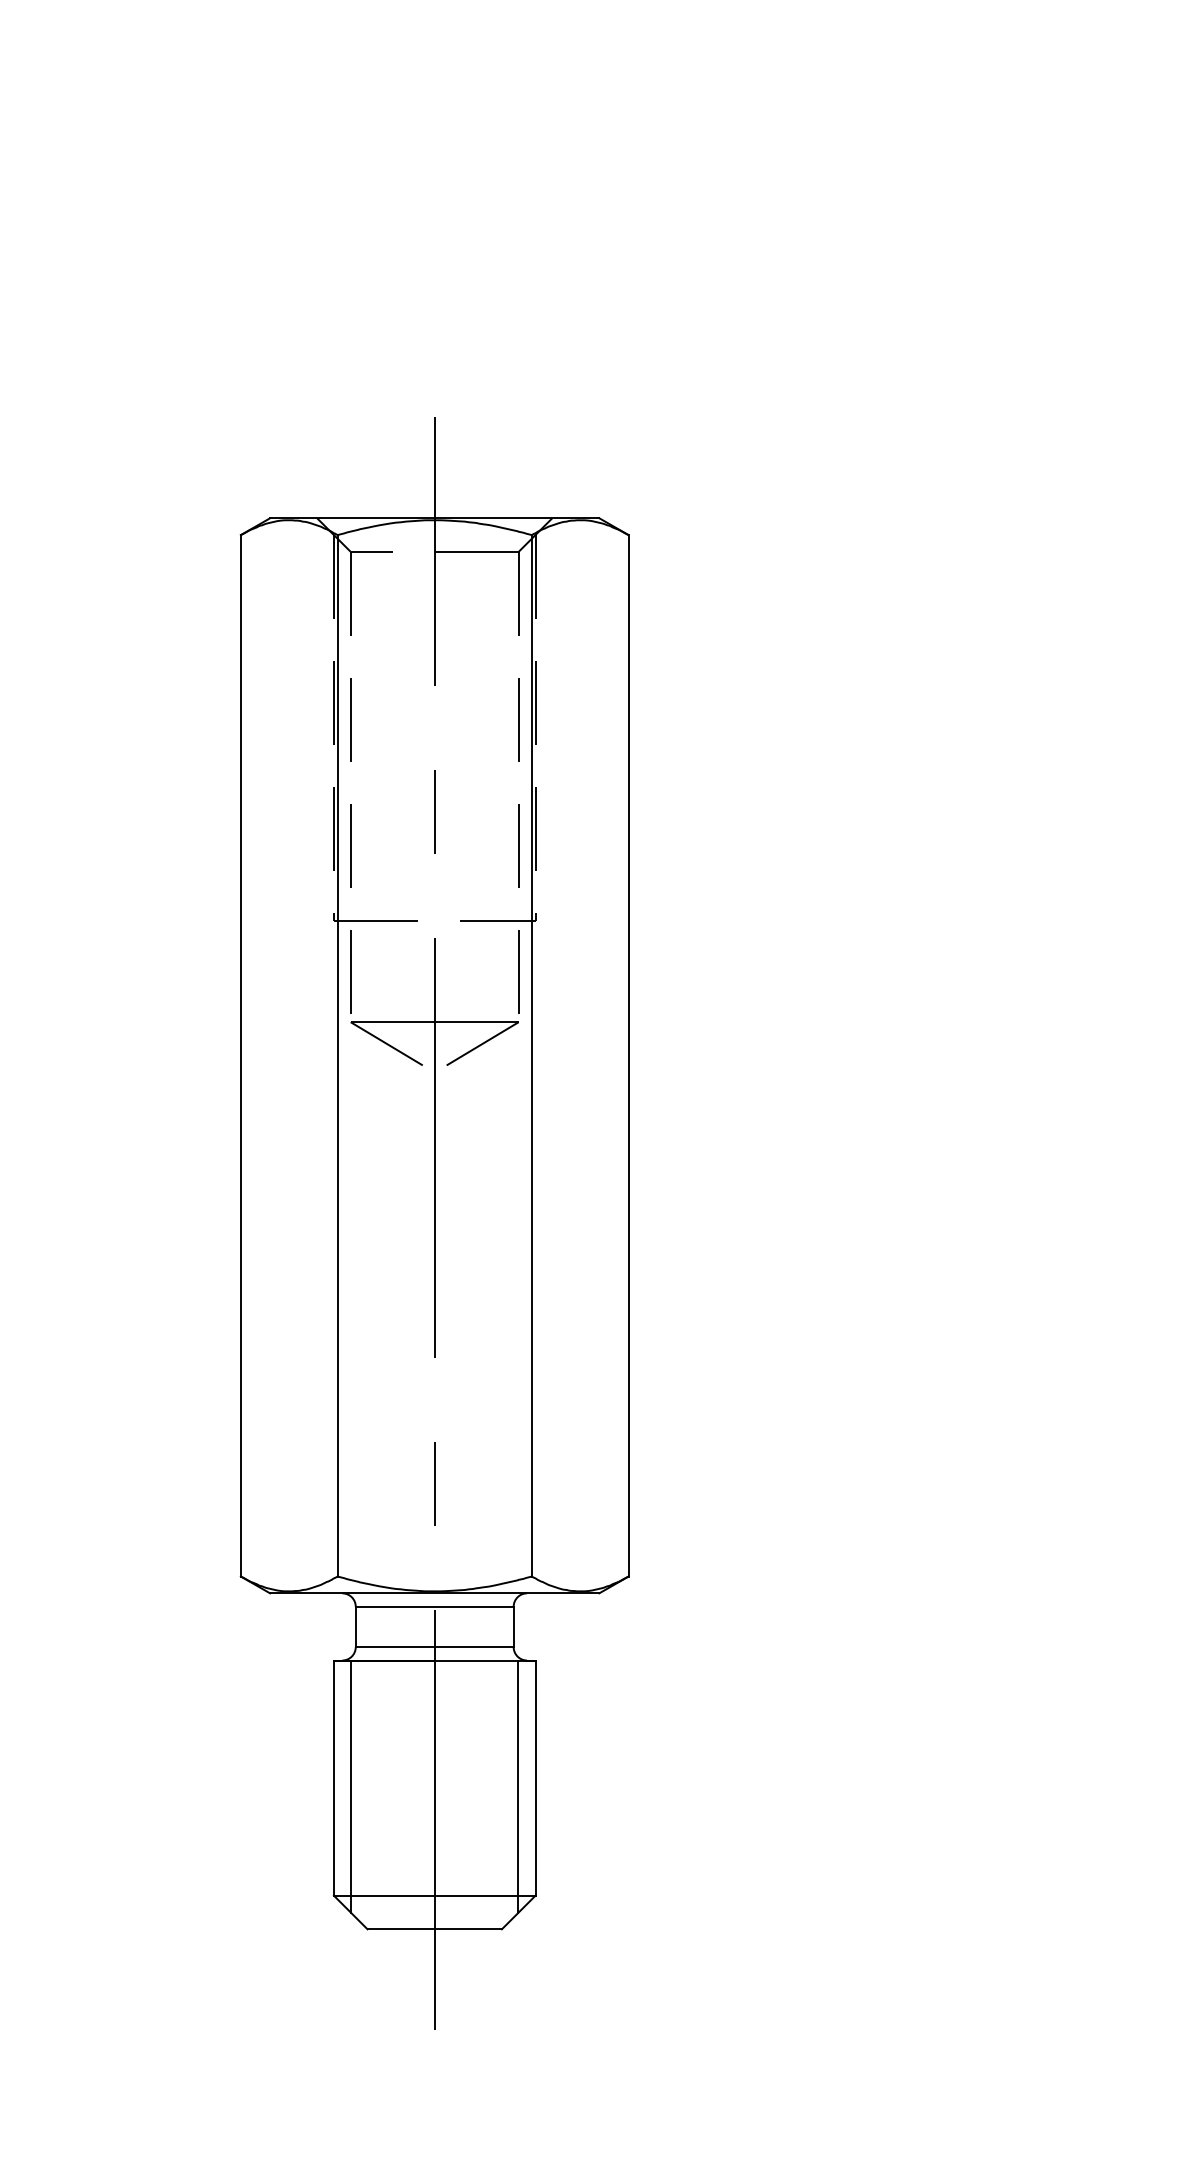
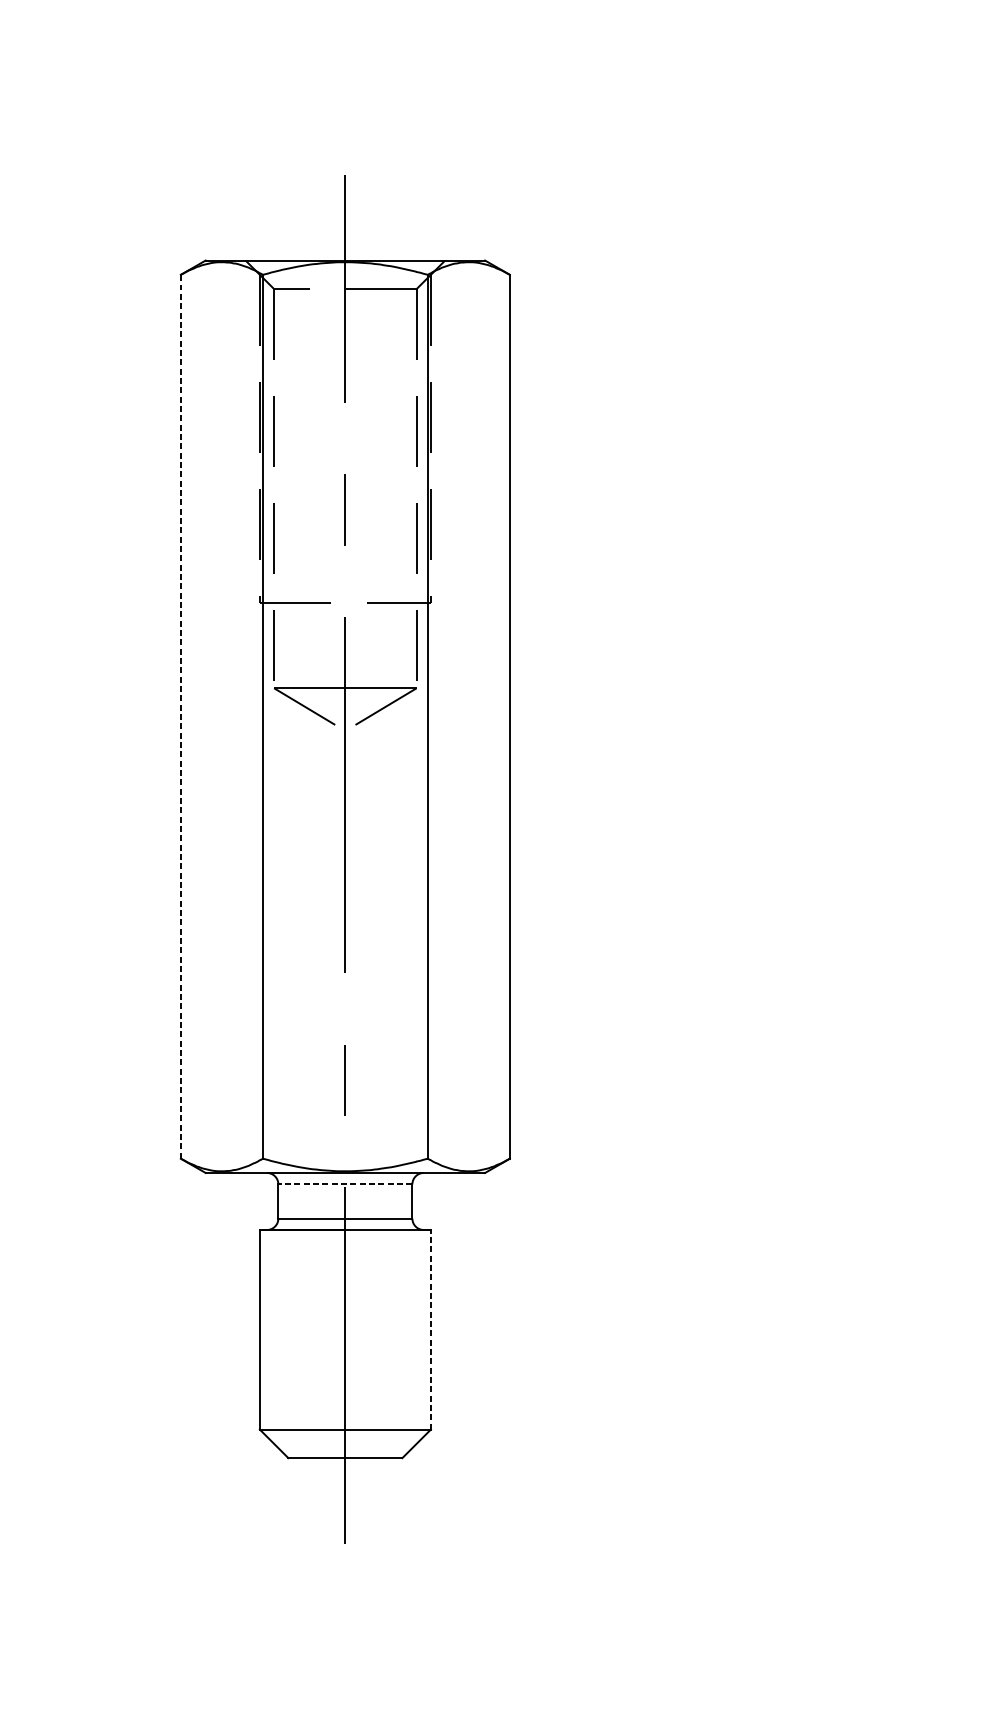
line: (240, 1055) -> (180, 716), solid -> dashed
line: (434, 1606) -> (345, 1184), solid -> dashed
line: (535, 1778) -> (430, 1330), solid -> dashed
line: (351, 1786) -> (274, 1336), removed
line: (518, 1786) -> (416, 1336), removed

